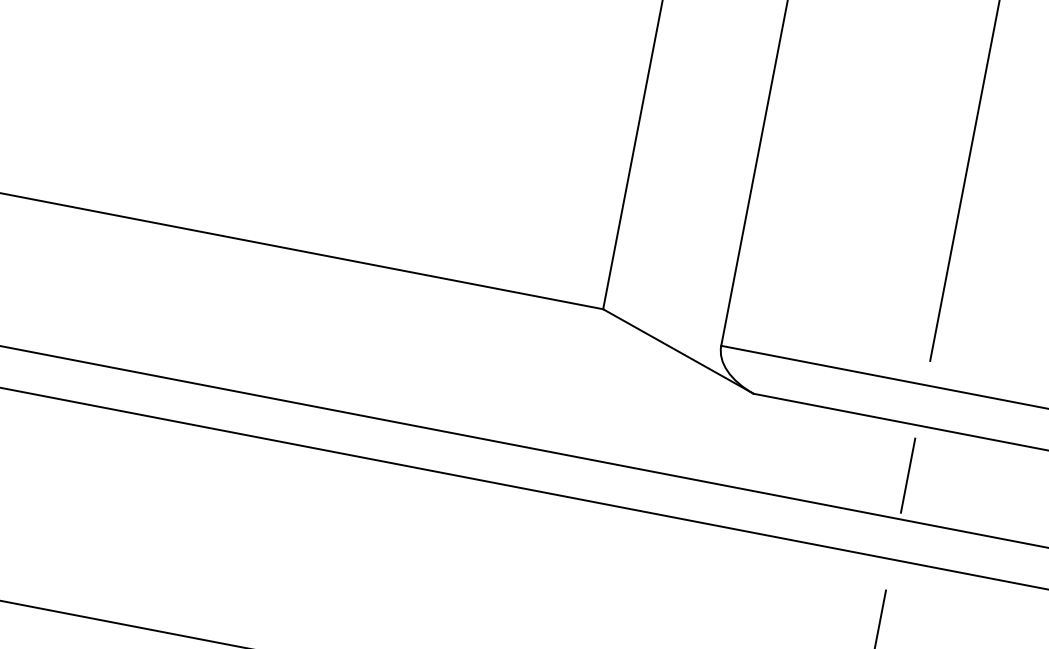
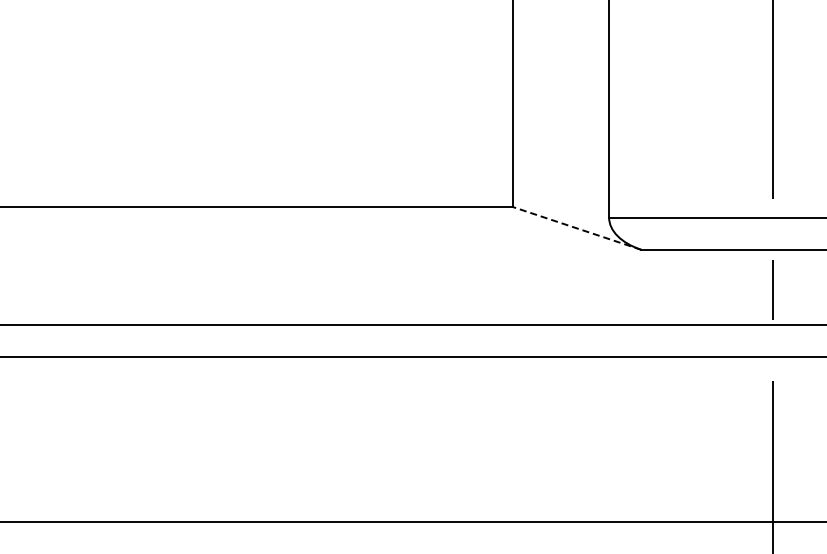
line: (677, 351) -> (576, 228), solid -> dashed

